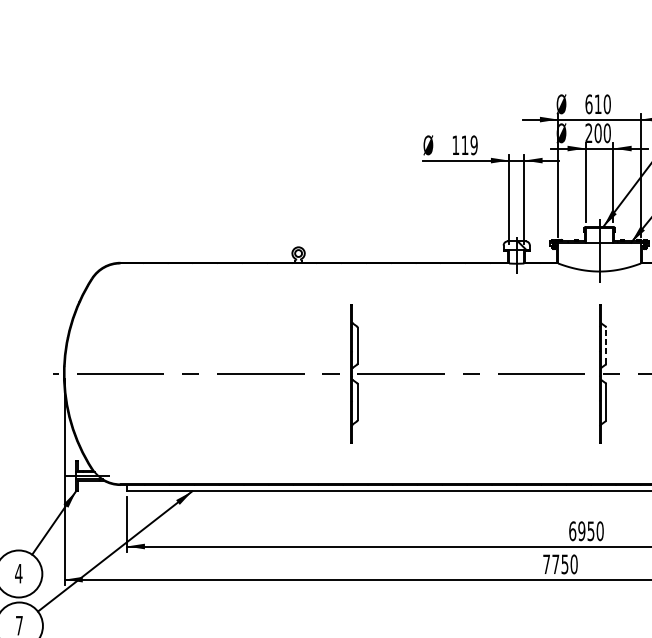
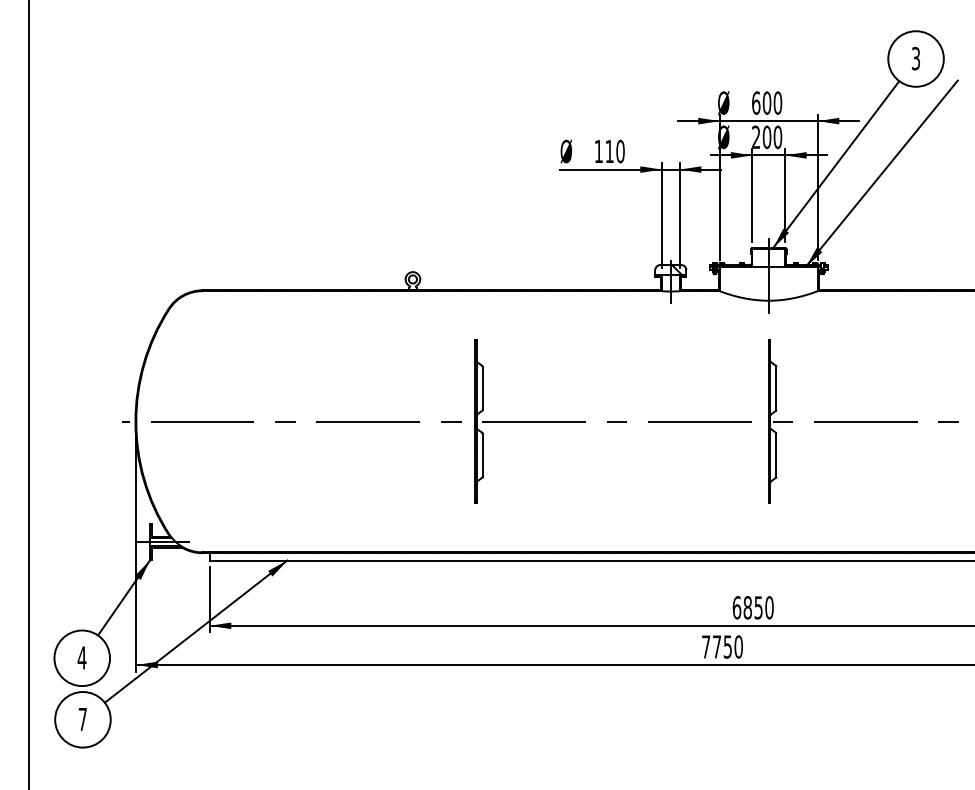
text: (597, 103) -> (766, 102), 610 -> 600
text: (474, 145) -> (620, 151), 119 -> 110
line: (606, 344) -> (776, 387), dashed -> solid
text: (581, 531) -> (747, 607), 6950 -> 6850

